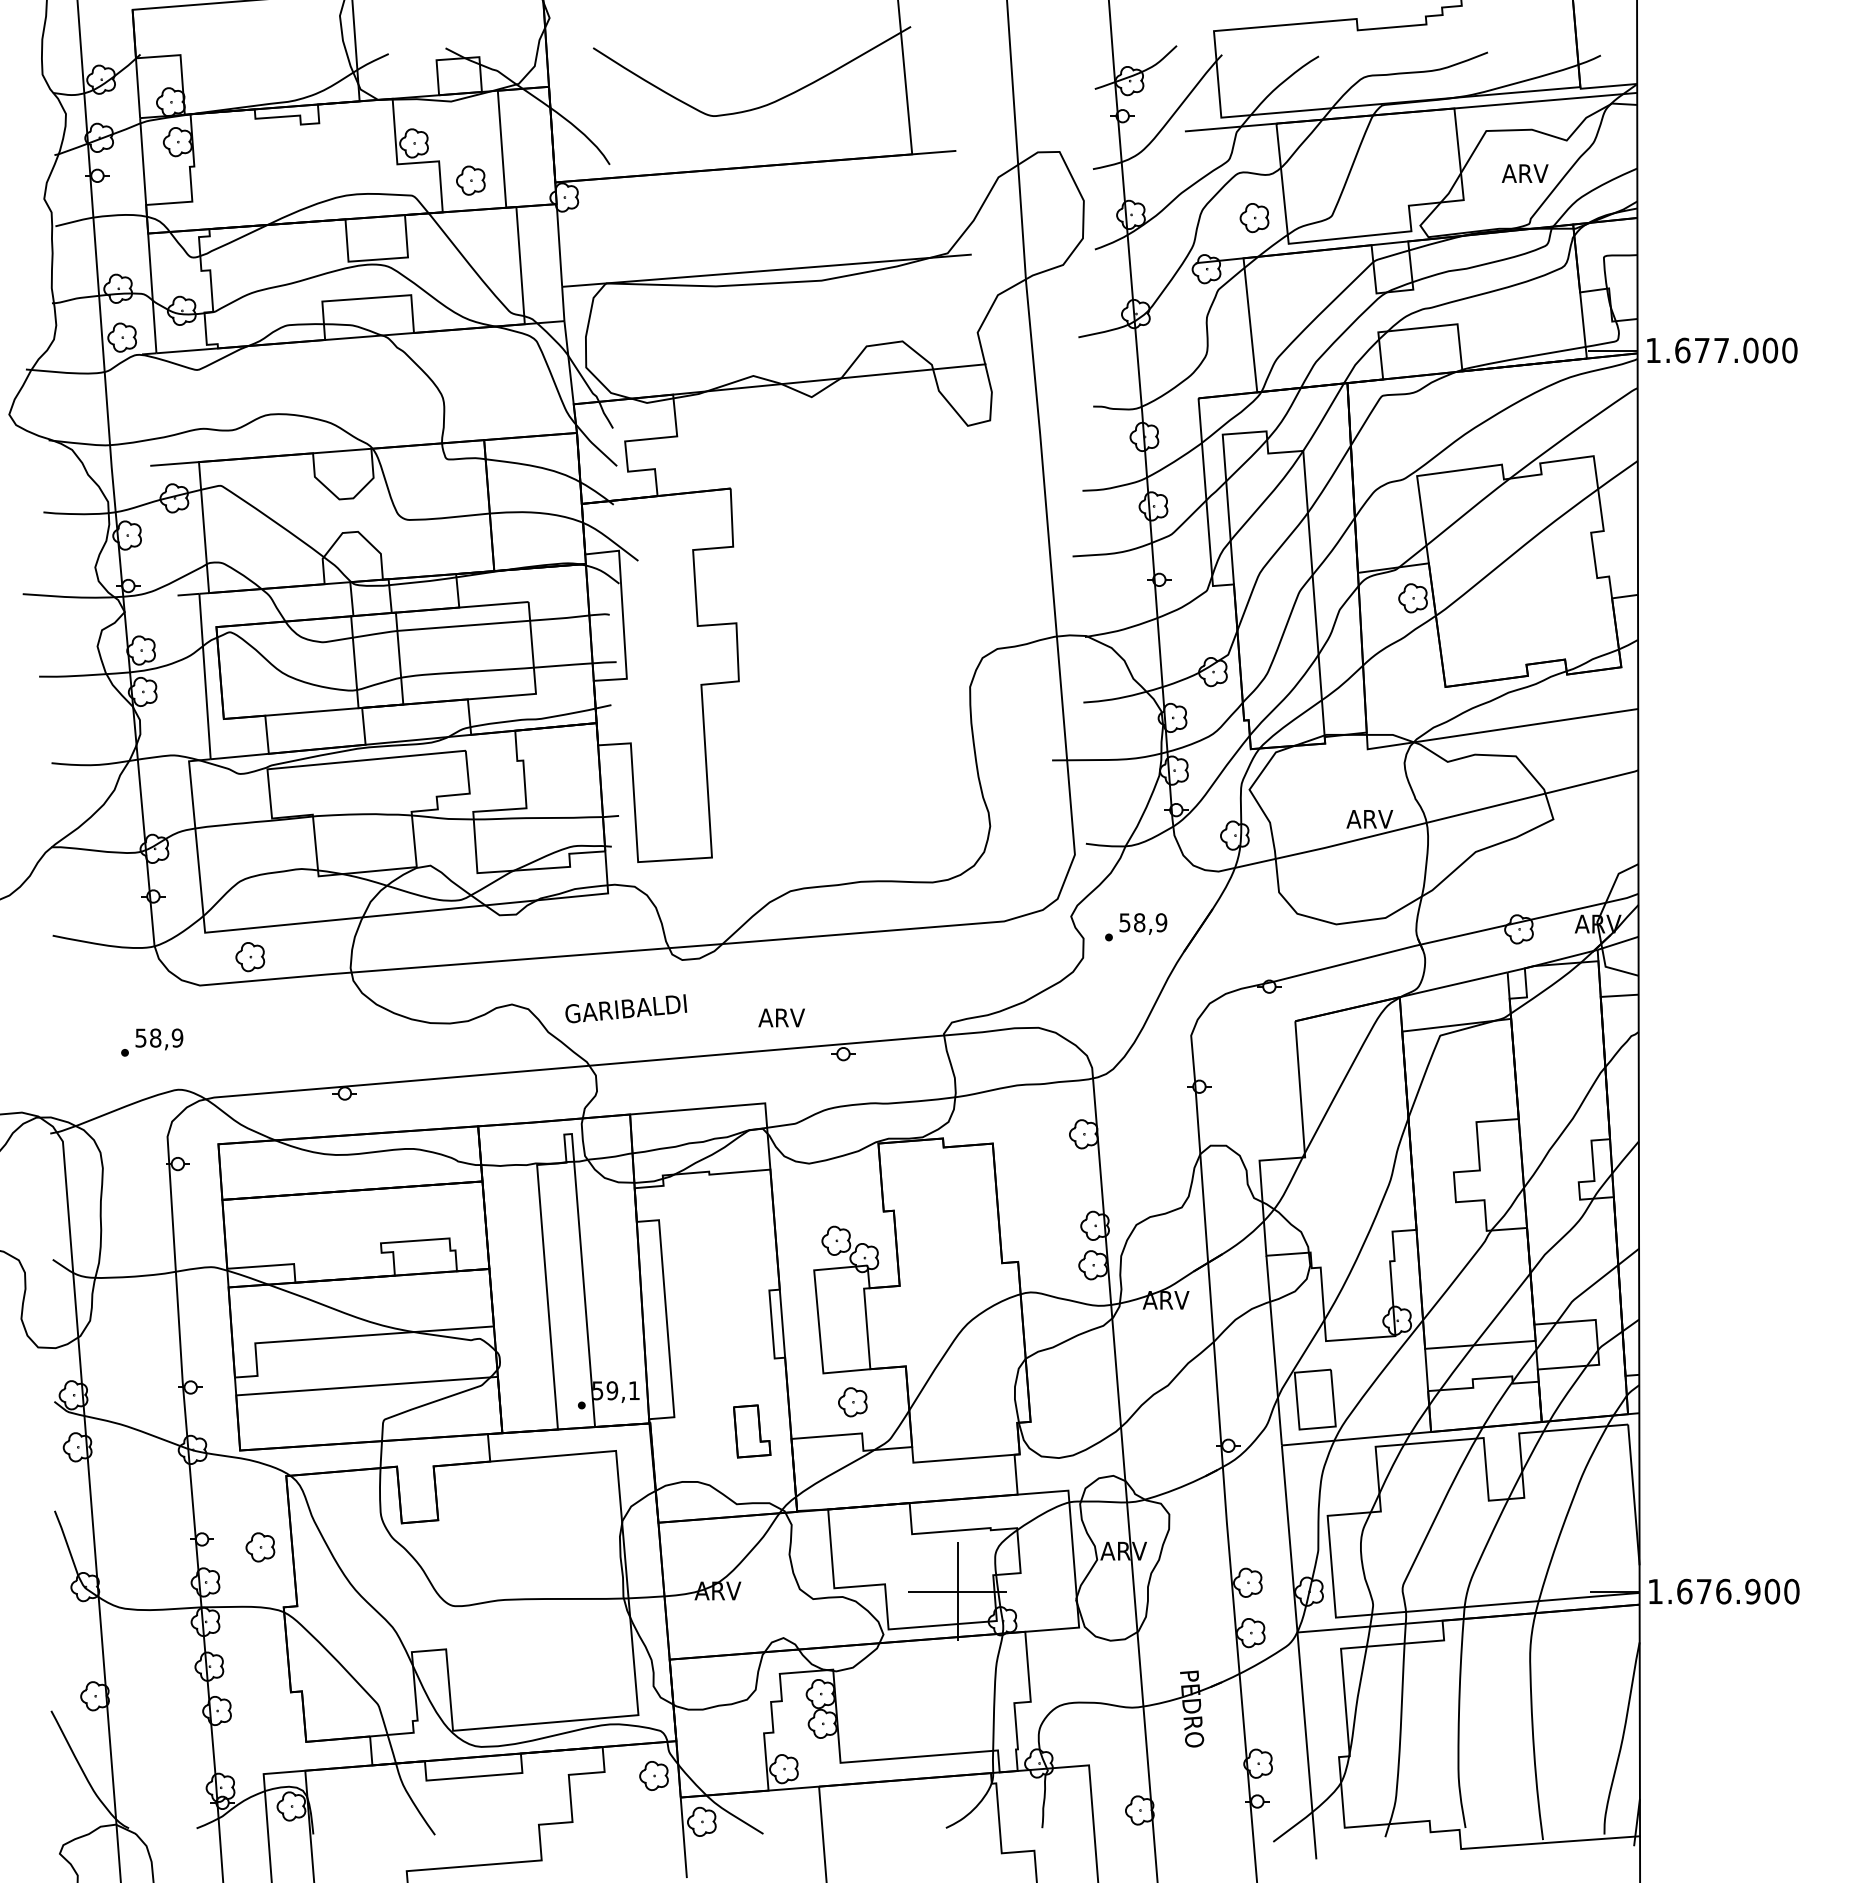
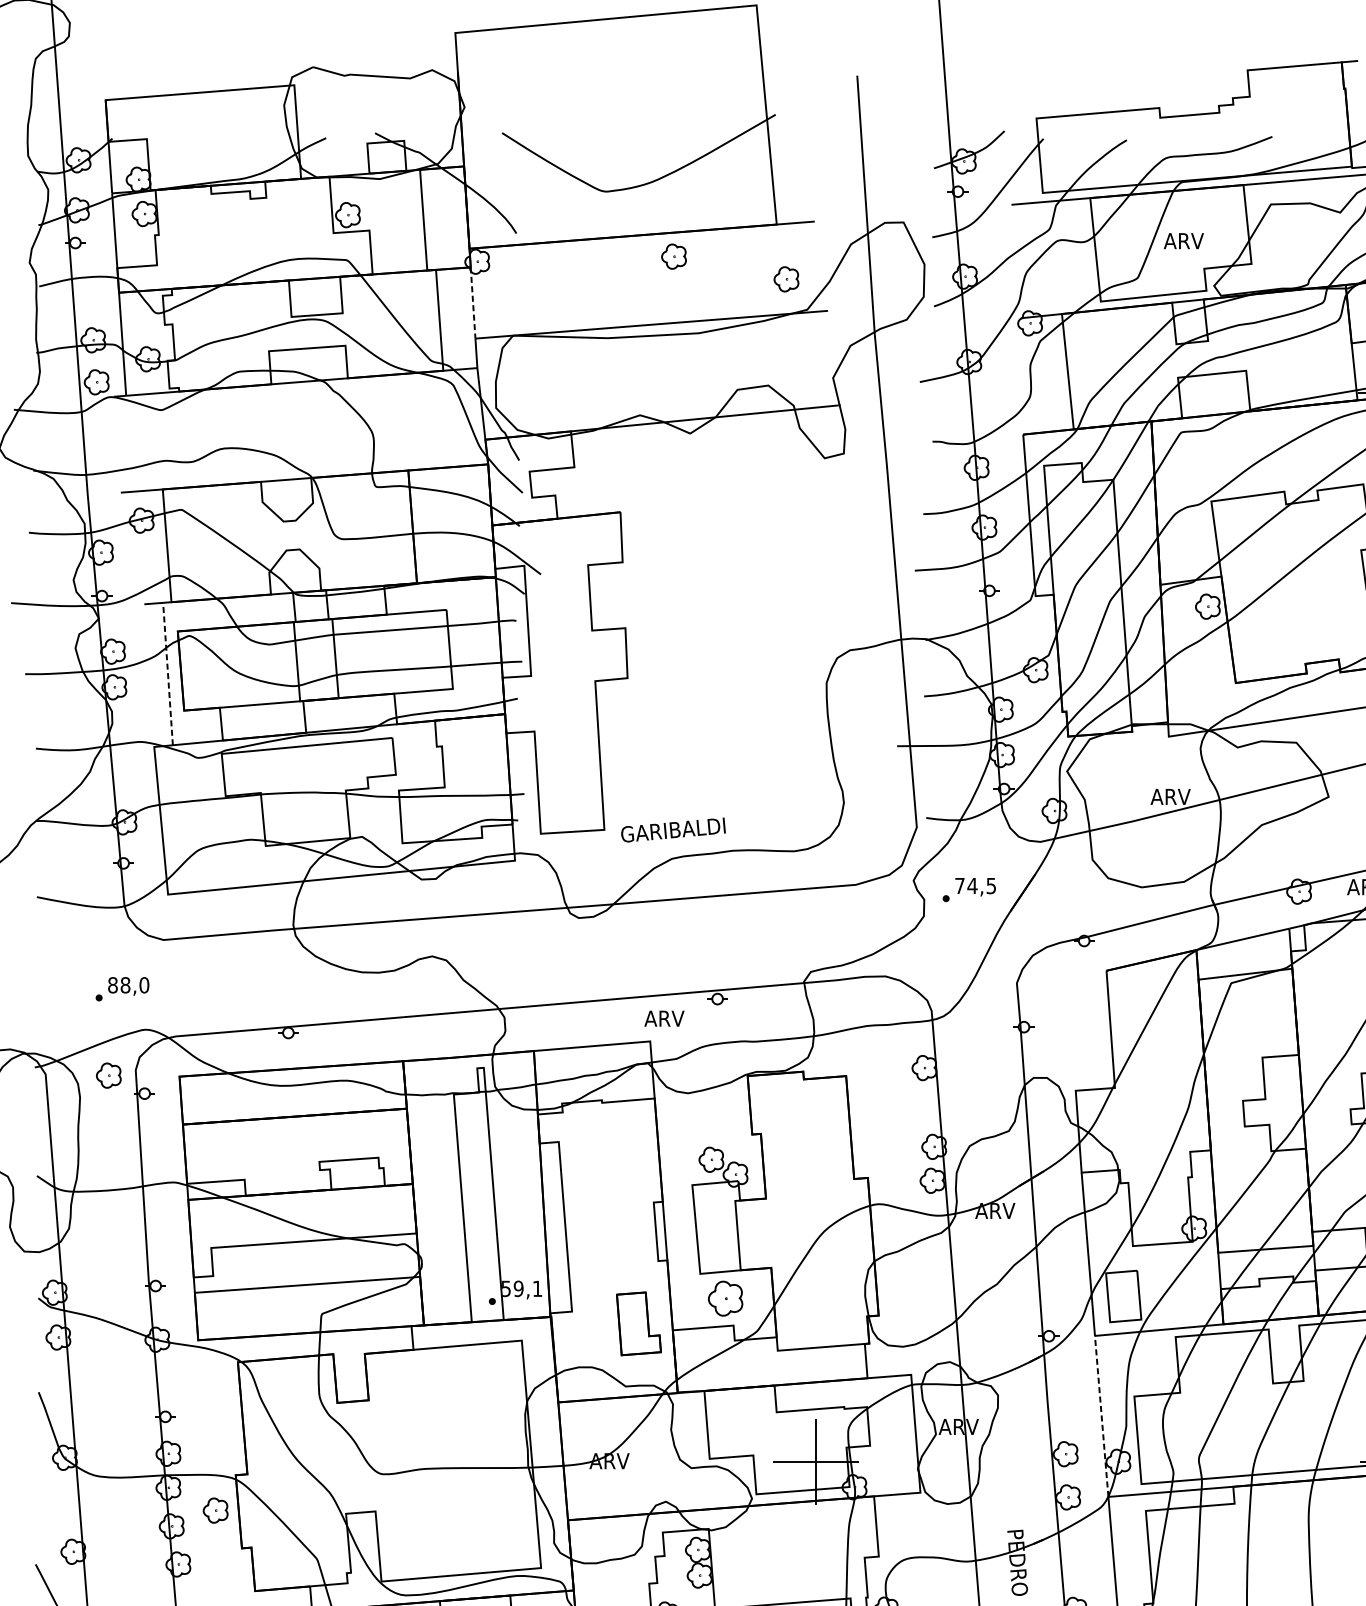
text: (1524, 173) -> (1183, 241), moved
part: (470, 180) -> (673, 256), moved
part: (1254, 218) -> (786, 279), moved
line: (559, 246) -> (473, 303), solid -> dashed
line: (205, 676) -> (168, 674), solid -> dashed
text: (1143, 922) -> (975, 885), 58,9 -> 74,5
part: (250, 957) -> (109, 1076), moved
text: (626, 1008) -> (673, 829), moved
text: (781, 1017) -> (664, 1018), moved
text: (159, 1037) -> (128, 984), 58,9 -> 88,0
part: (852, 1402) -> (725, 1298), size x1.4
part: (752, 1431) -> (639, 1323), size x1.4
line: (1289, 1538) -> (1101, 1416), solid -> dashed
part: (260, 1547) -> (215, 1510), moved

